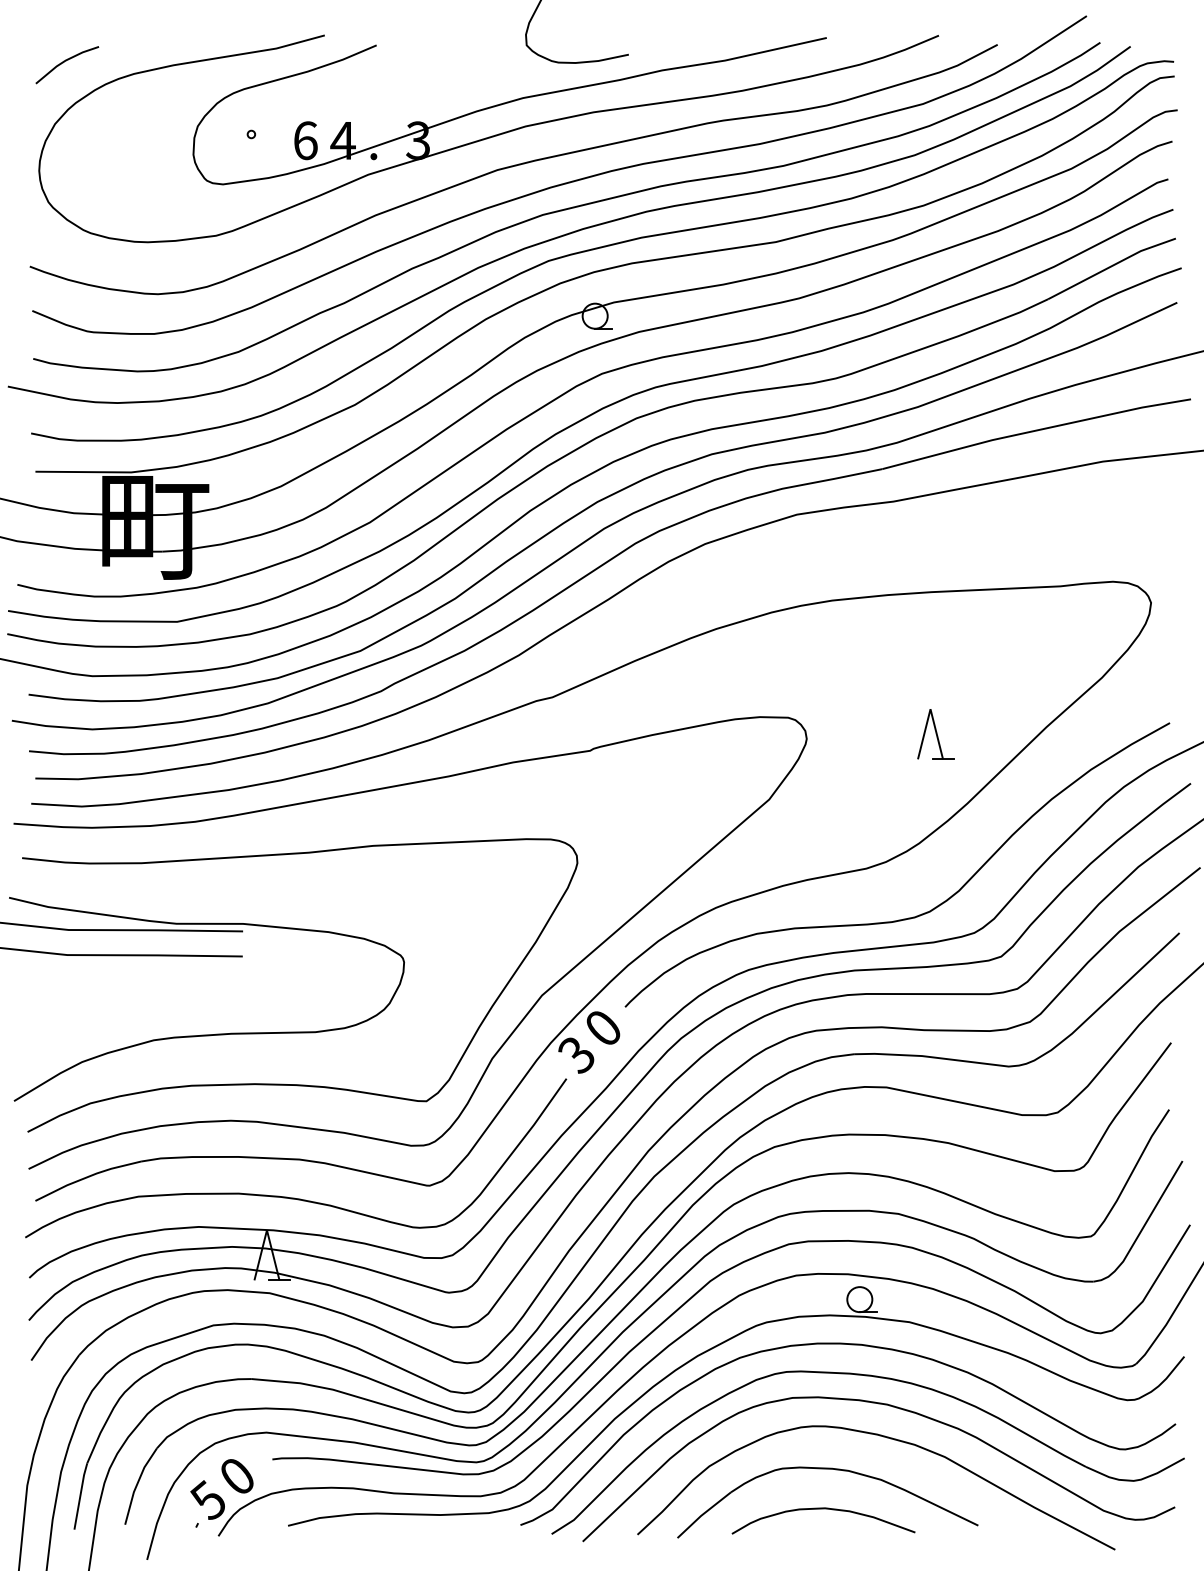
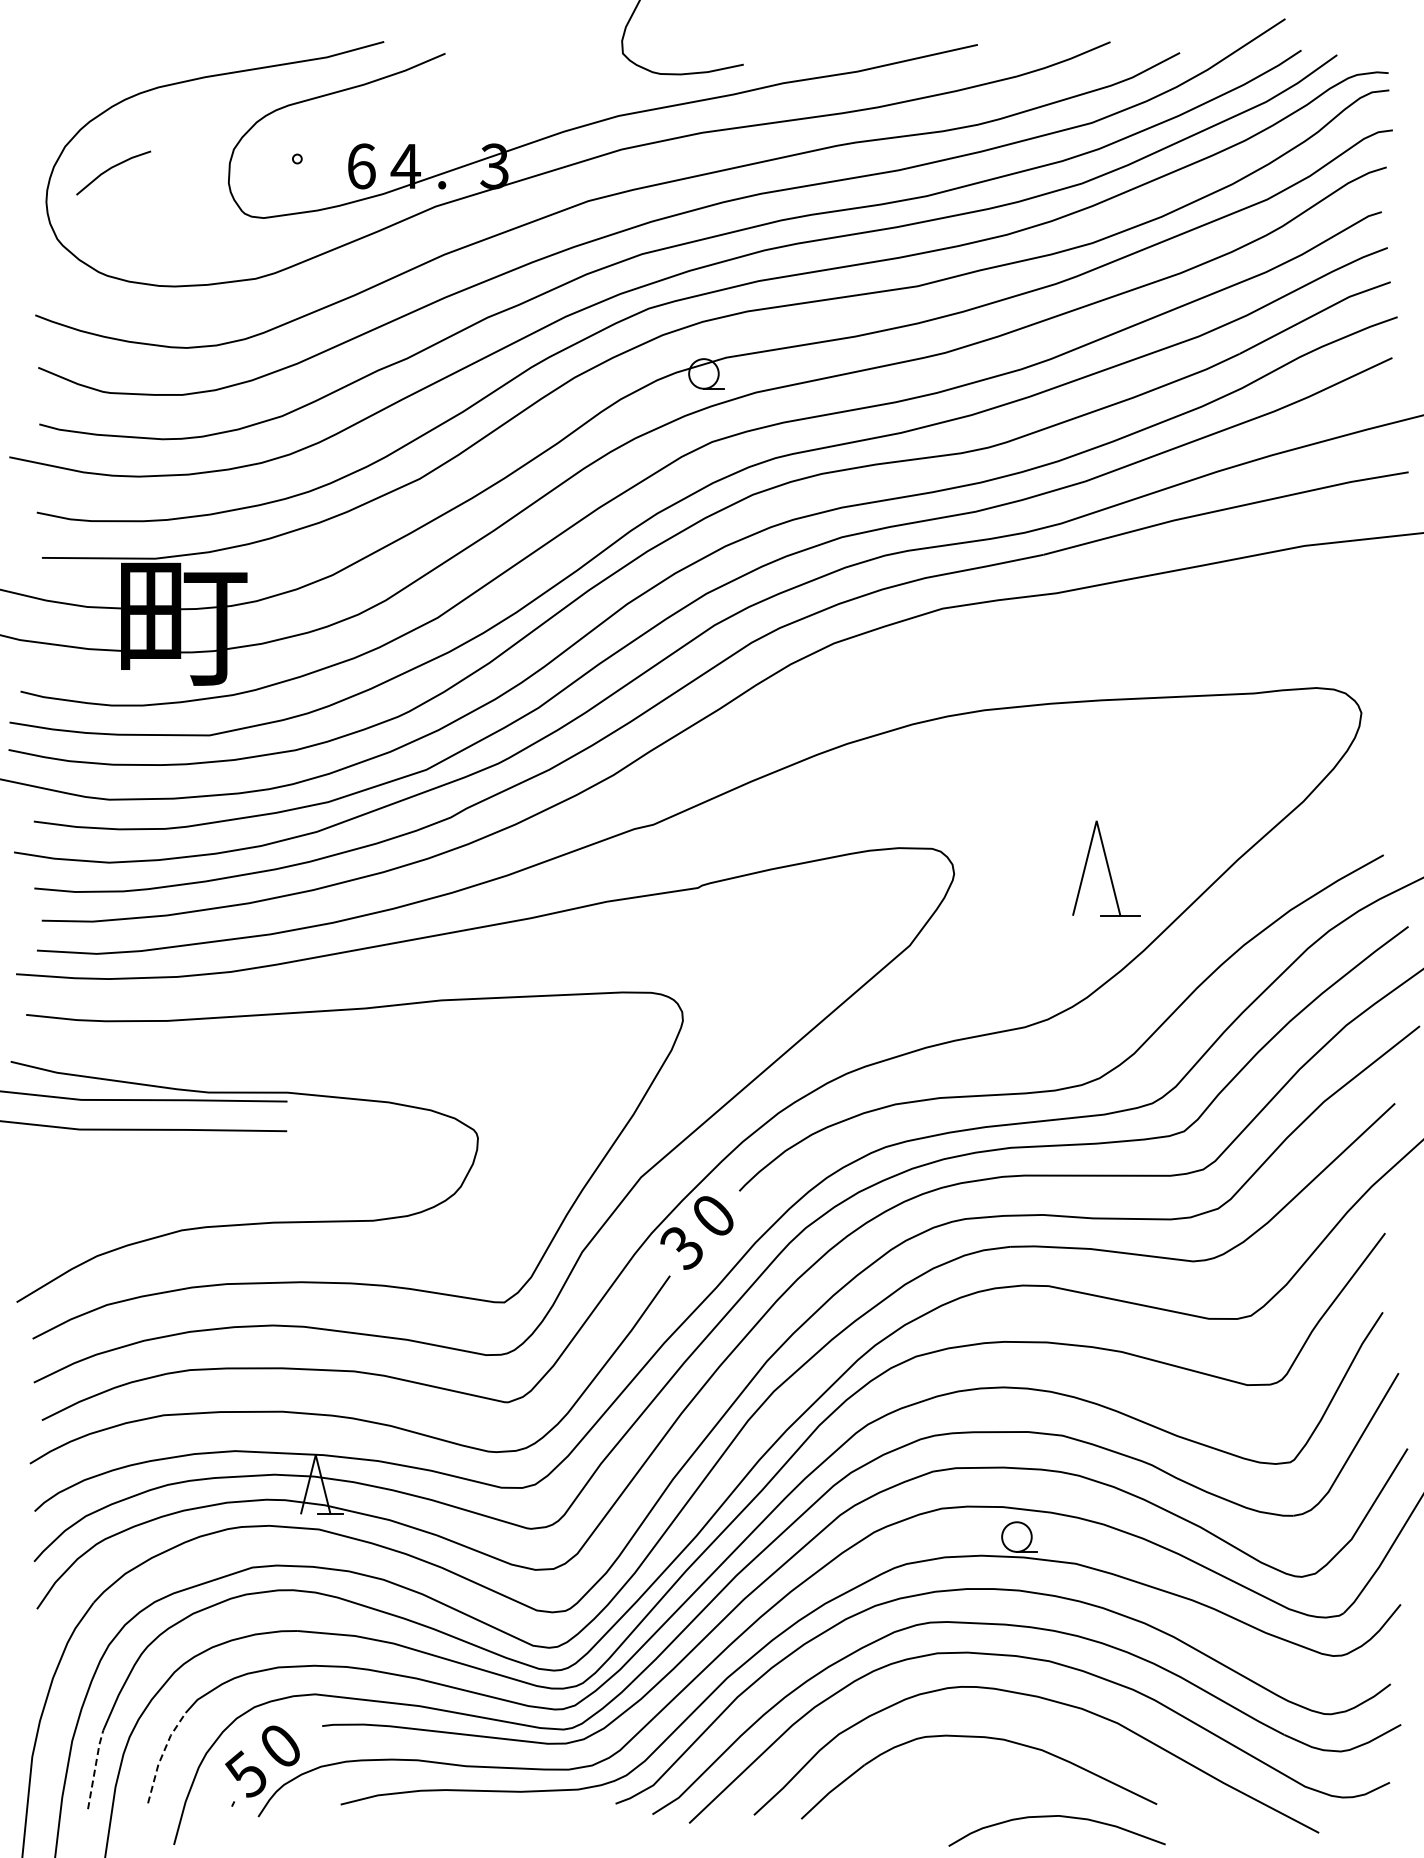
line: (66, 61) -> (112, 168), moved
part: (935, 734) -> (1106, 868), size x1.6
line: (137, 1484) -> (162, 1755), solid -> dashed
line: (80, 1496) -> (95, 1769), solid -> dashed
curve: (819, 1509) -> (1052, 1817), moved

